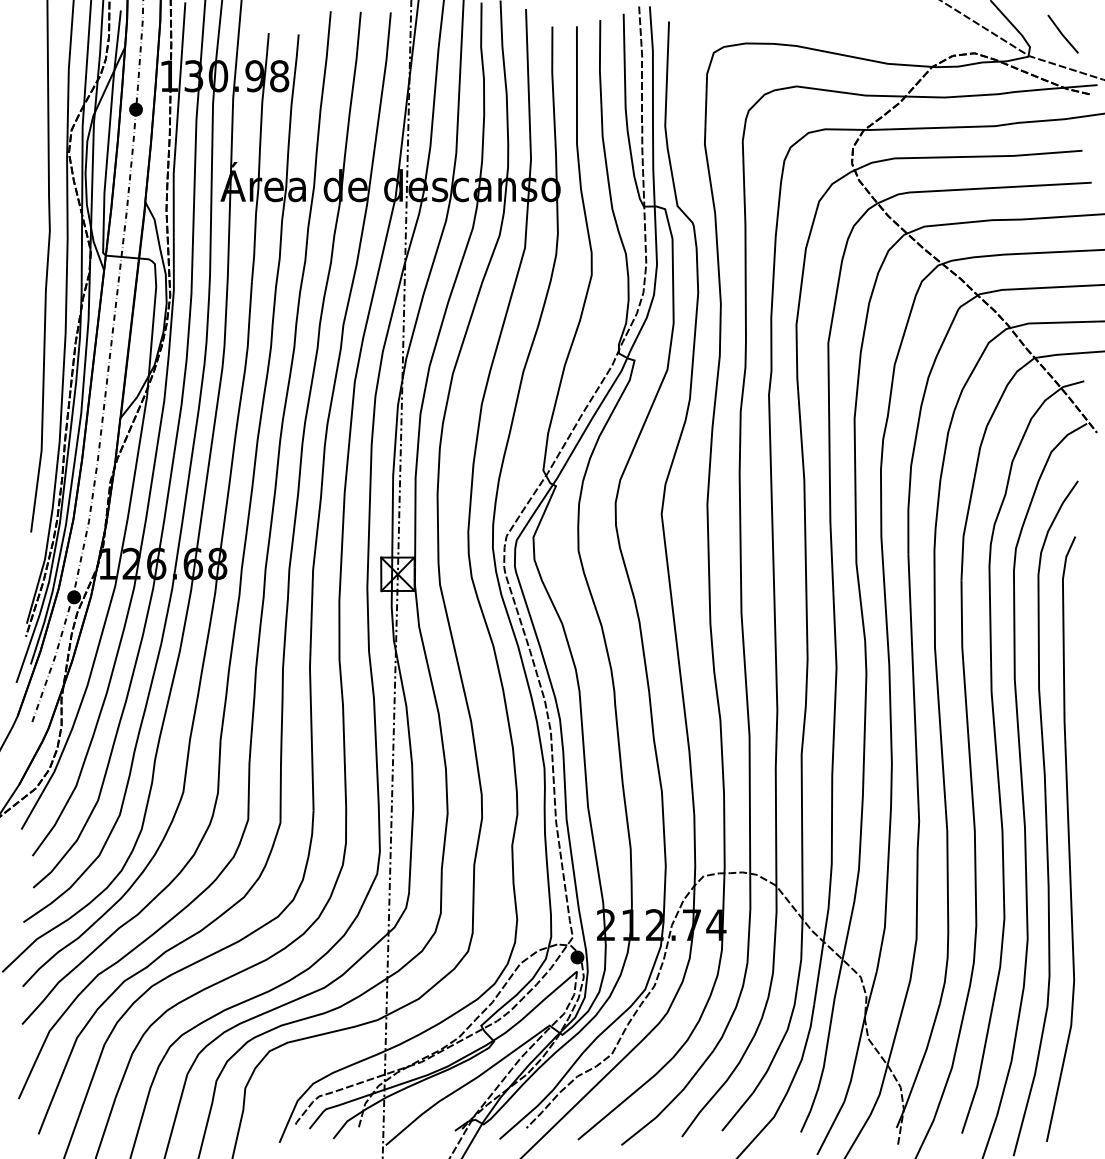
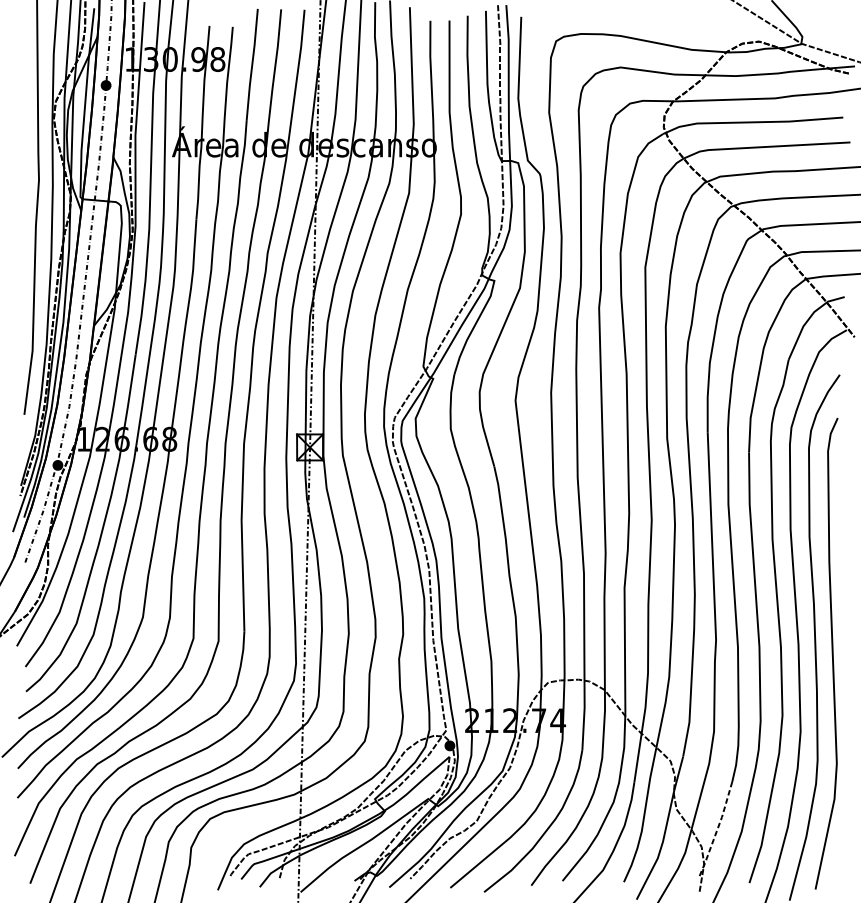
line: (1062, 33) -> (827, 26), removed
line: (920, 1066) -> (717, 830), solid -> dashed

